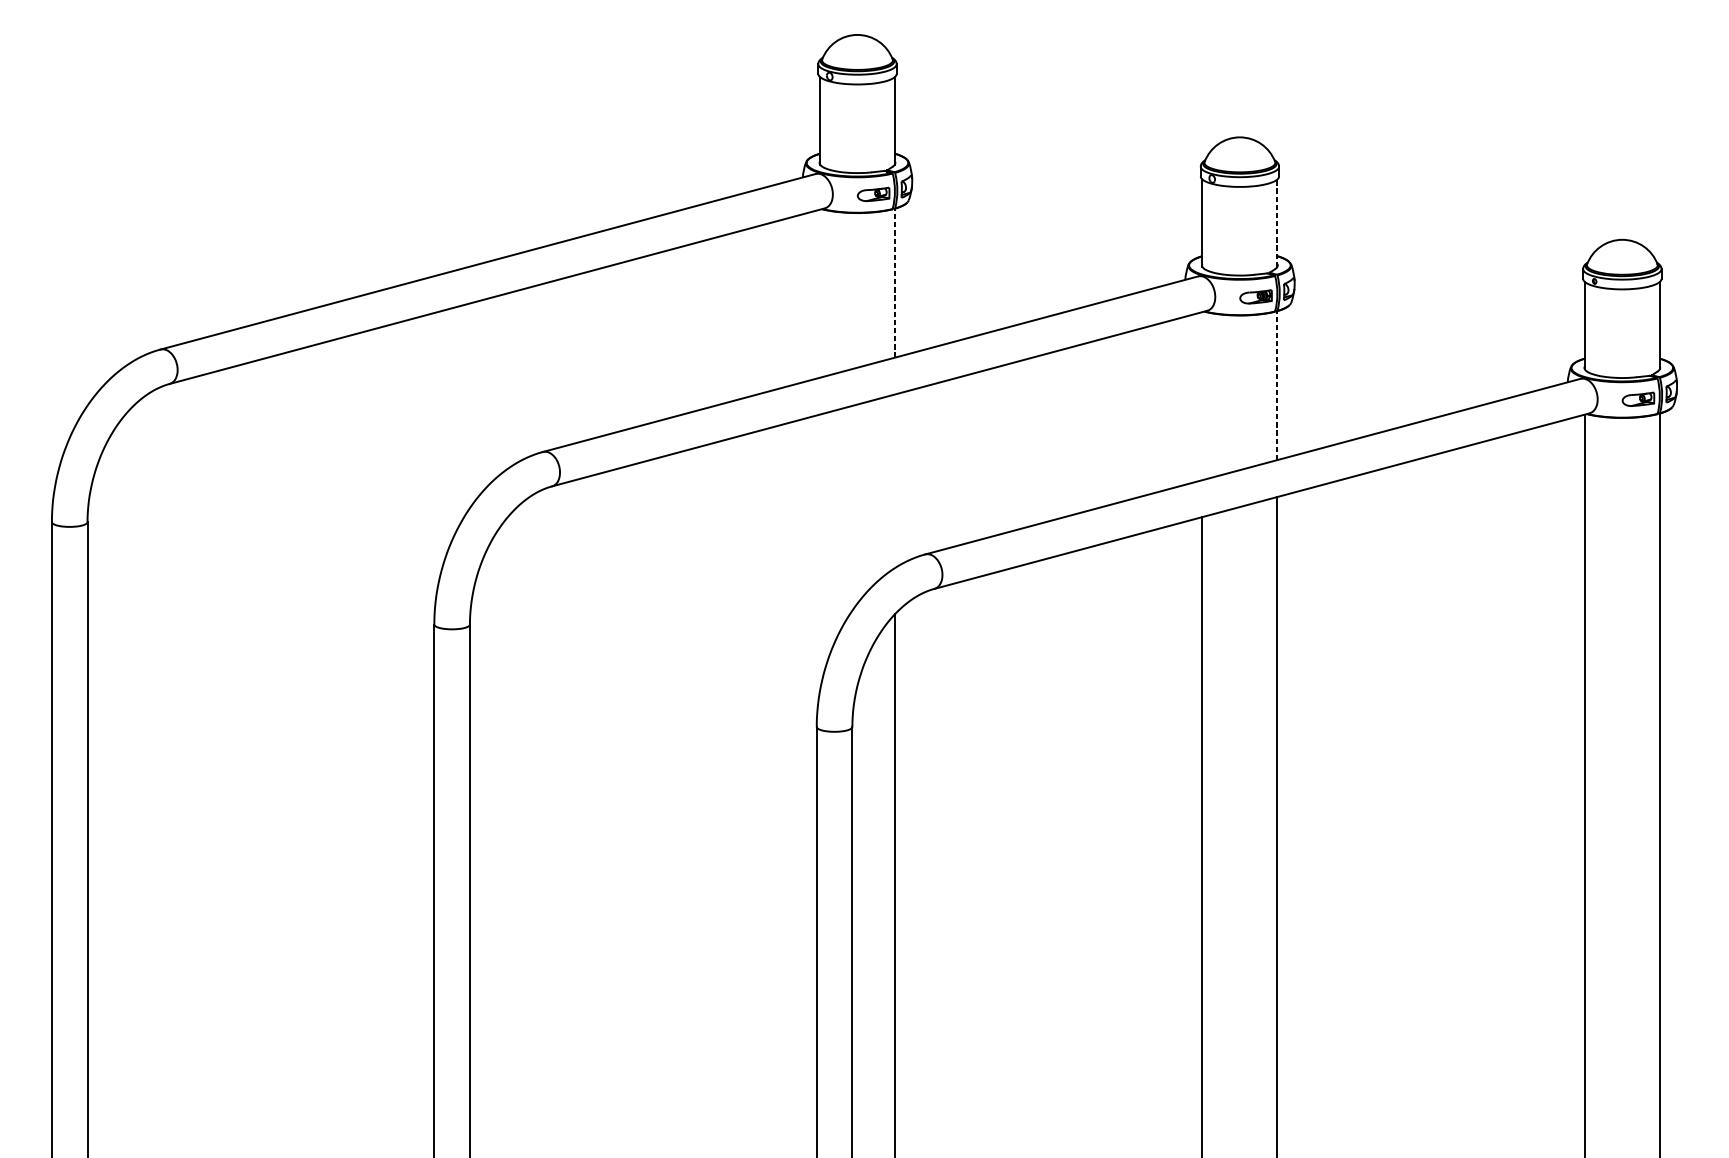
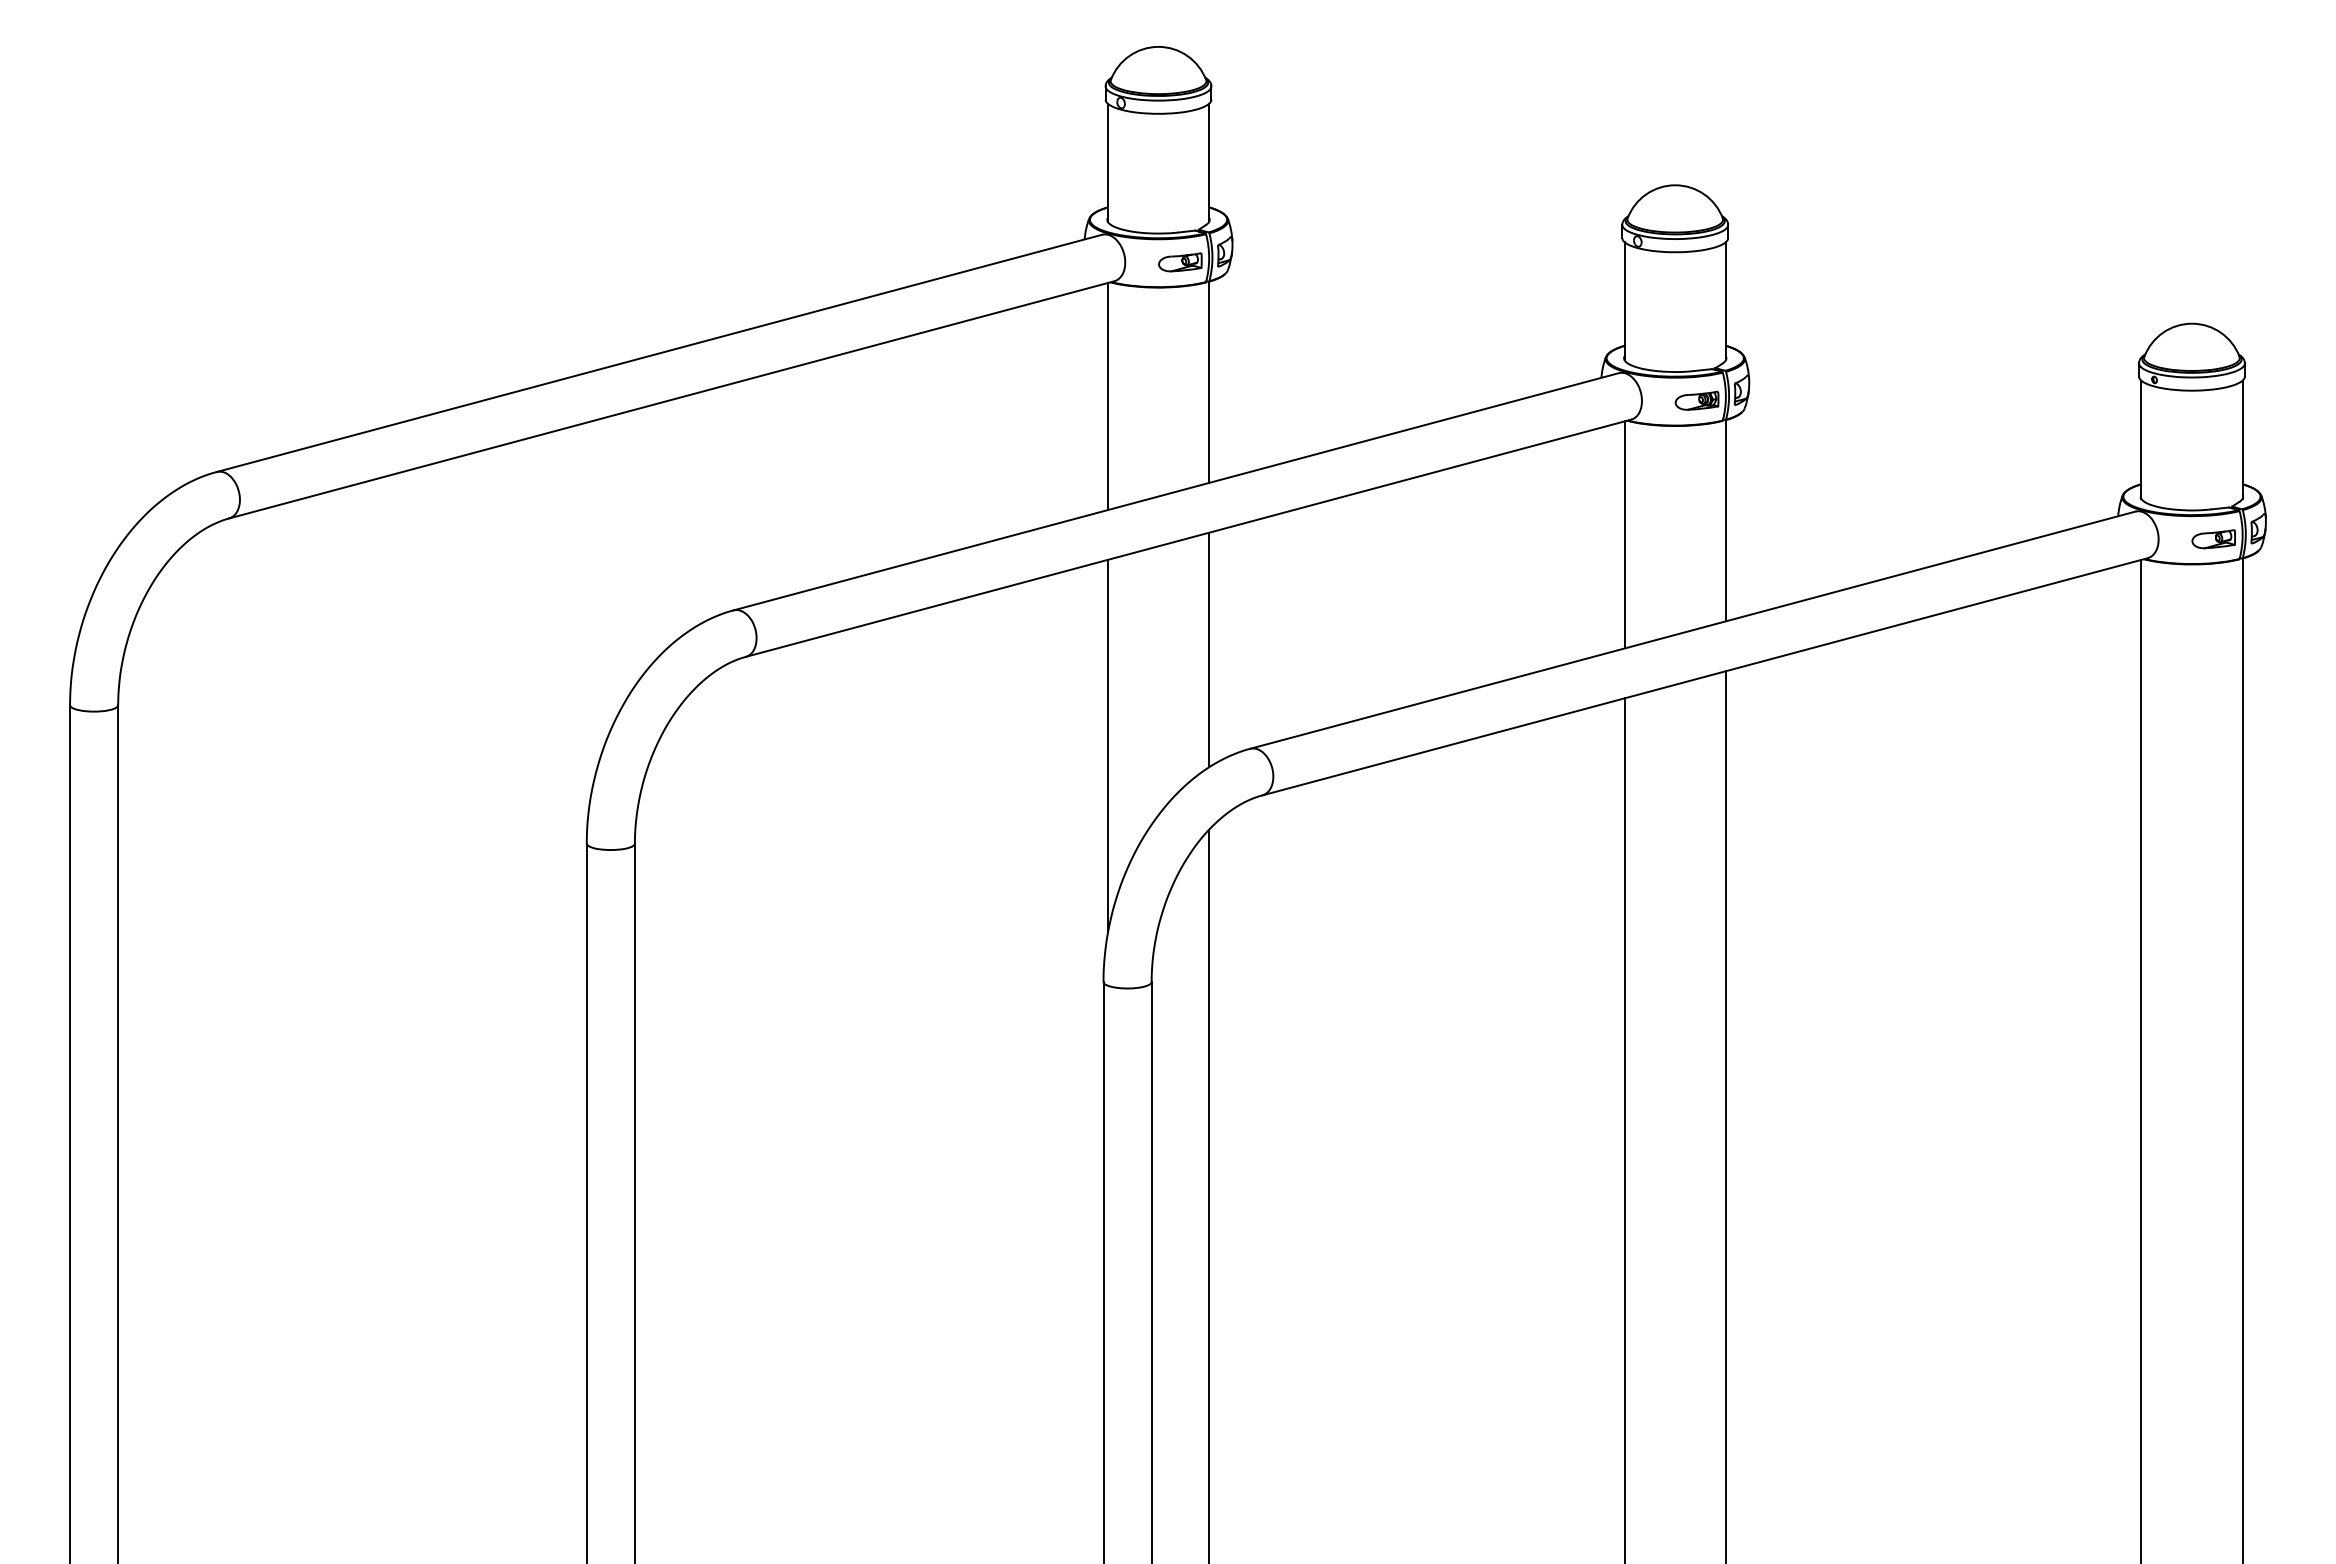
line: (1277, 222) -> (1725, 300), dashed -> solid
line: (895, 283) -> (1209, 382), dashed -> solid
line: (819, 293) -> (1107, 396), added
line: (1277, 385) -> (1725, 520), dashed -> solid
line: (1202, 395) -> (1624, 534), added
line: (895, 480) -> (1209, 649), added
line: (819, 552) -> (1107, 746), added

